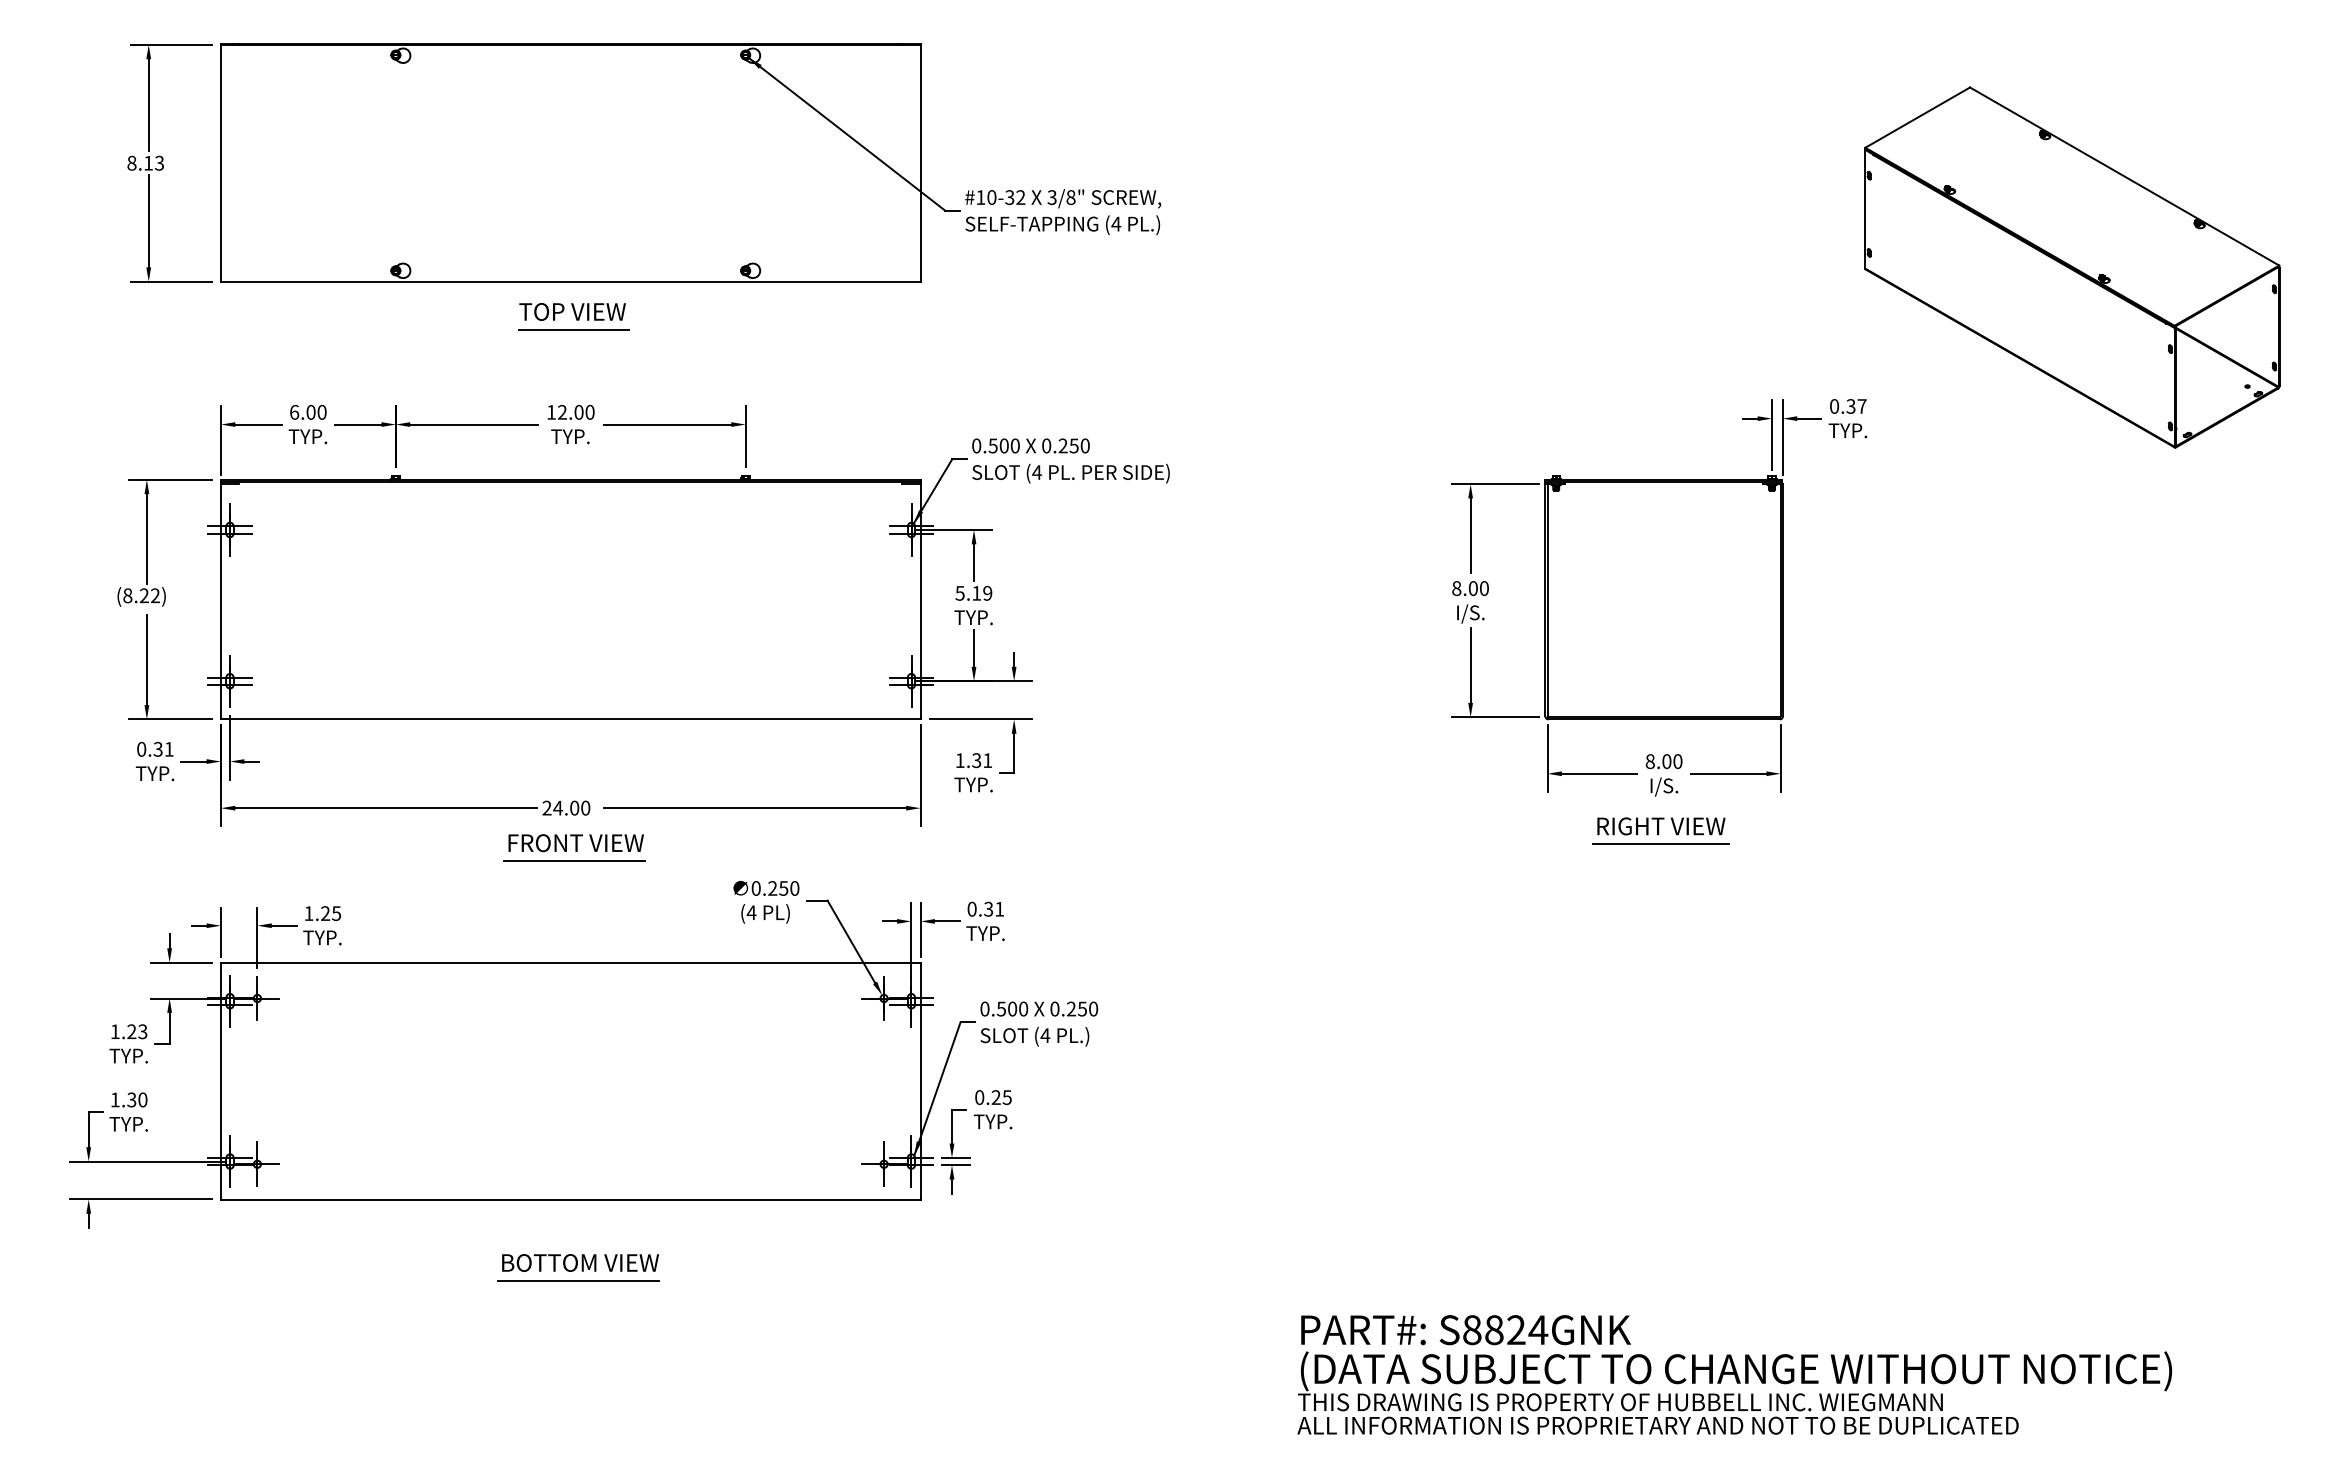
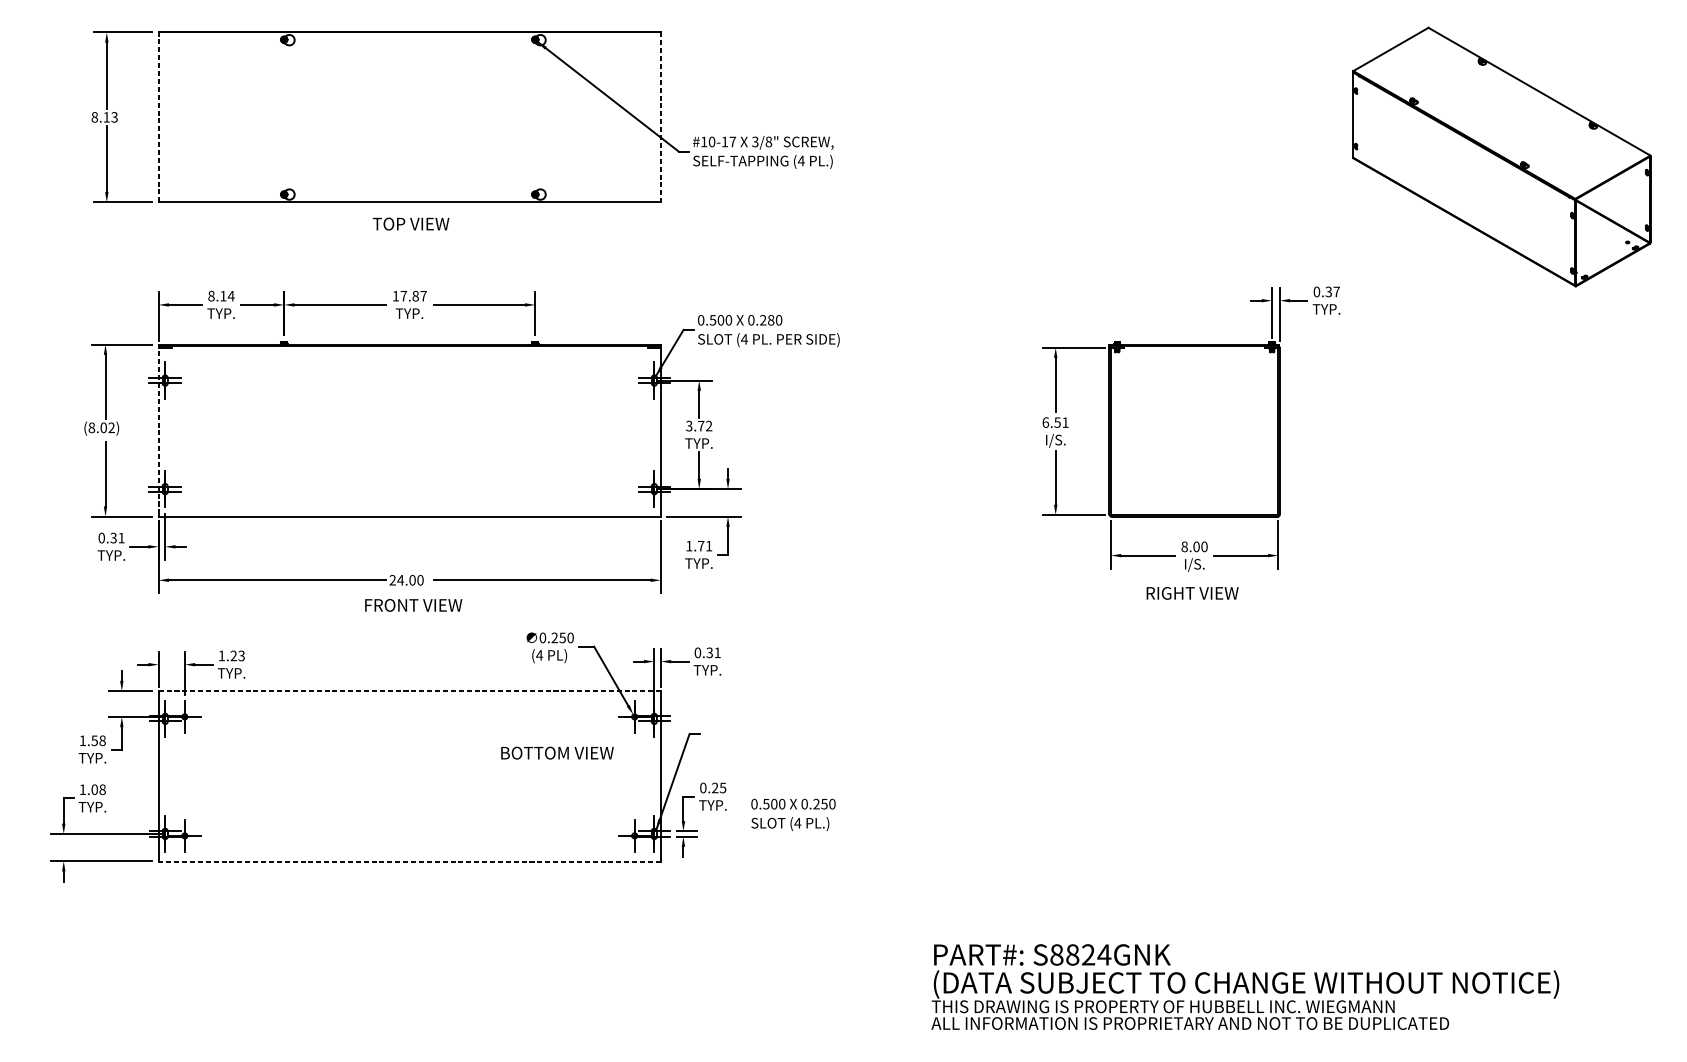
line: (220, 162) -> (158, 116), solid -> dashed
line: (920, 163) -> (660, 117), solid -> dashed
text: (1015, 197) -> (729, 141), #10-32 -> #10-17
part: (2072, 267) -> (1502, 157), moved
line: (573, 329) -> (411, 236), removed
text: (308, 411) -> (221, 295), 6.00 -> 8.14
text: (576, 411) -> (413, 295), 12.00 -> 17.87
text: (1073, 445) -> (770, 319), 0.250 -> 0.280
text: (1470, 588) -> (1055, 422), 8.00 -> 6.51
text: (974, 592) -> (699, 425), 5.19 -> 3.72
text: (143, 595) -> (103, 427), (8.22) -> (8.02)
line: (220, 599) -> (158, 430), solid -> dashed
text: (976, 760) -> (701, 546), 1.31 -> 1.71
line: (1661, 844) -> (1192, 606), removed
line: (574, 860) -> (412, 617), removed
text: (336, 913) -> (241, 655), 1.25 -> 1.23
line: (570, 962) -> (409, 691), solid -> dashed
text: (1039, 1023) -> (793, 814), moved
text: (137, 1031) -> (98, 740), 1.23 -> 1.58
text: (137, 1099) -> (98, 789), 1.30 -> 1.08
line: (570, 1200) -> (409, 861), solid -> dashed
text: (580, 1262) -> (557, 752), moved
line: (577, 1280) -> (414, 919), removed

